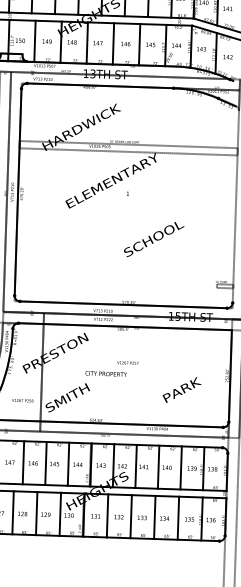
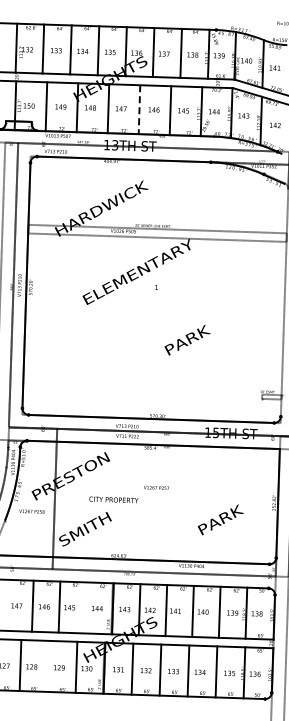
line: (113, 44) -> (139, 110), solid -> dashed
text: (153, 239) -> (187, 341), SCHOOL -> PARK
text: (105, 373) -> (113, 499), moved
text: (22, 400) -> (31, 511), moved
line: (68, 463) -> (86, 607), removed
line: (36, 512) -> (48, 665), removed

